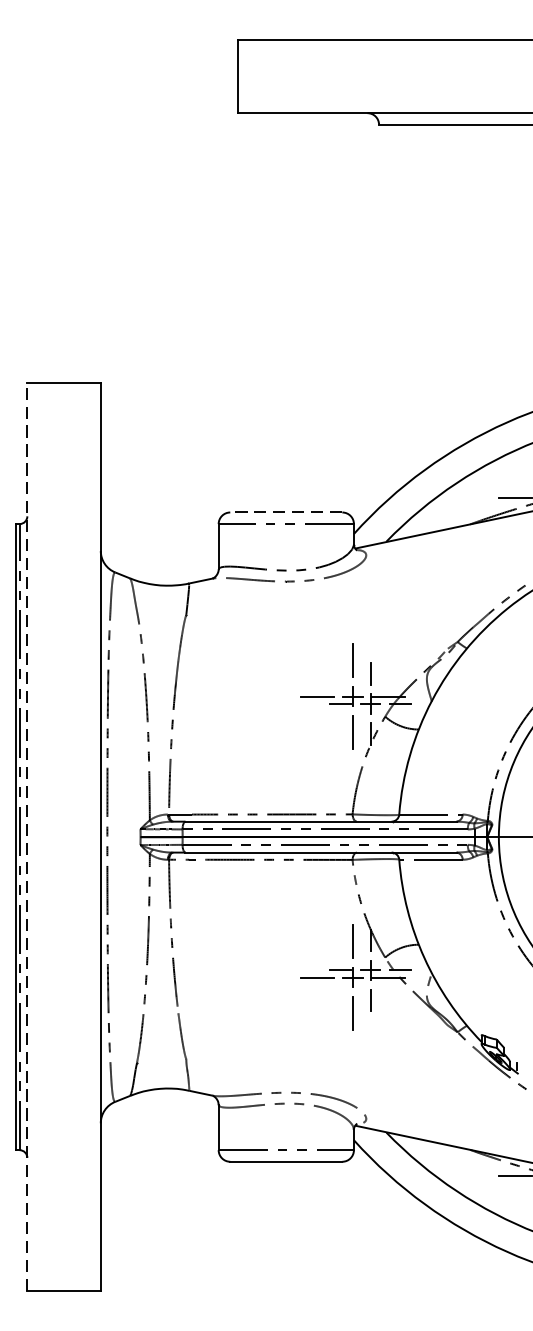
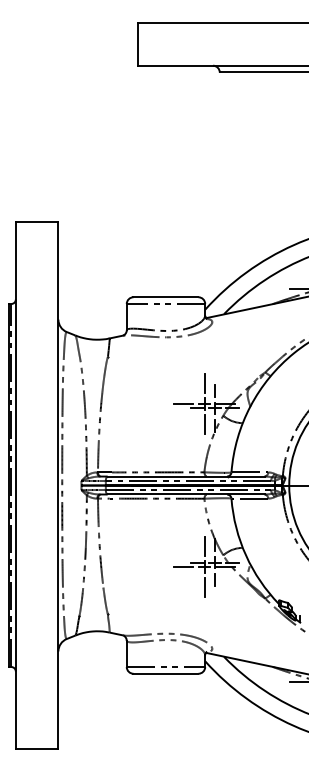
line: (285, 512) -> (165, 297), dashed -> solid
line: (26, 837) -> (15, 485), dashed -> solid

